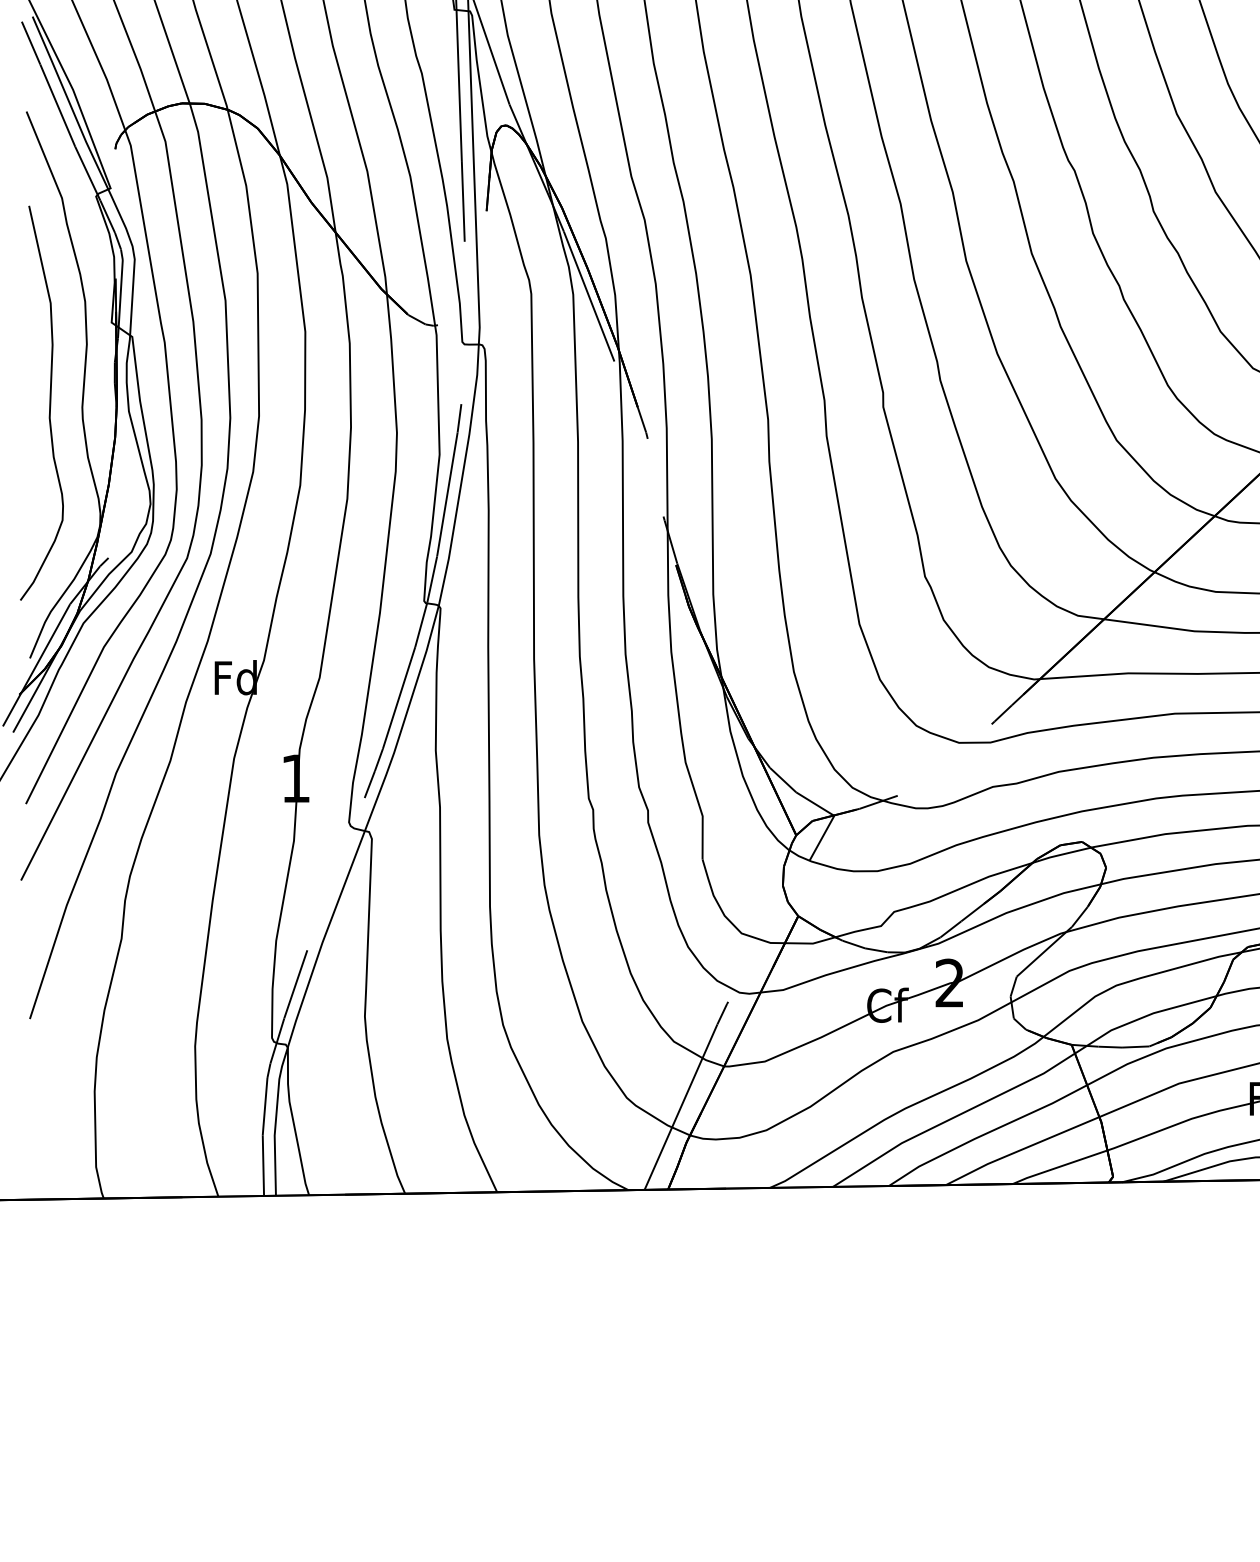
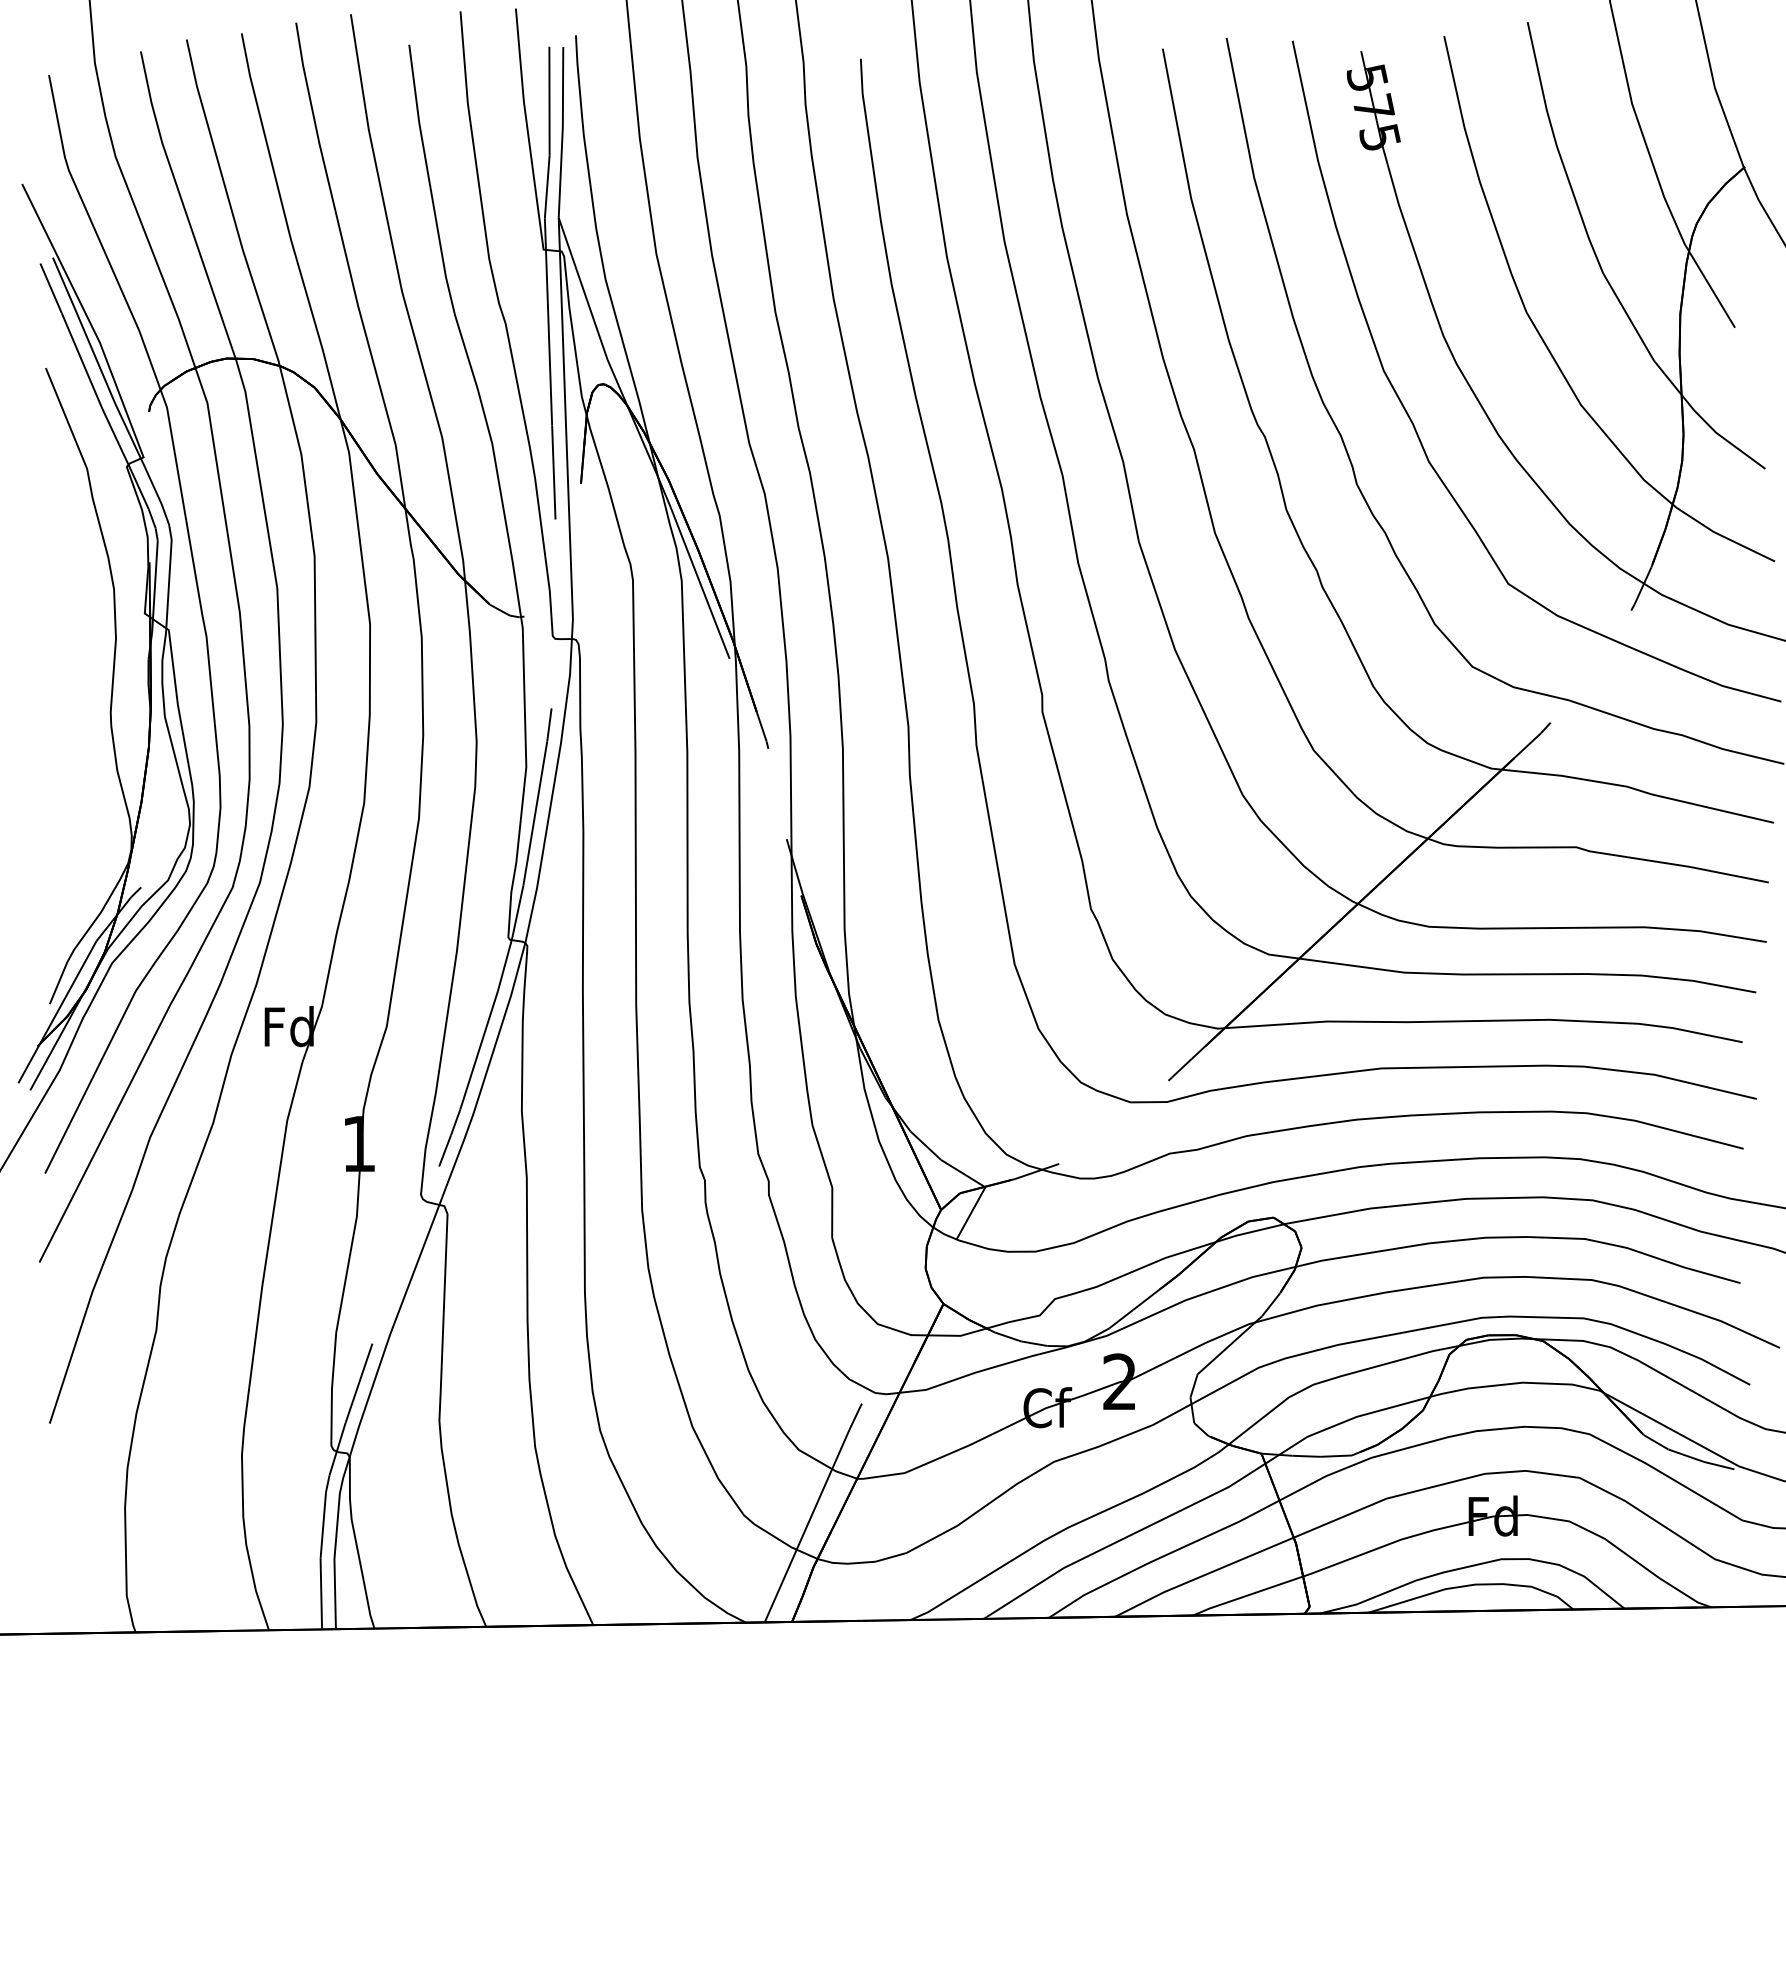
curve: (49, 402) -> (72, 706), removed

